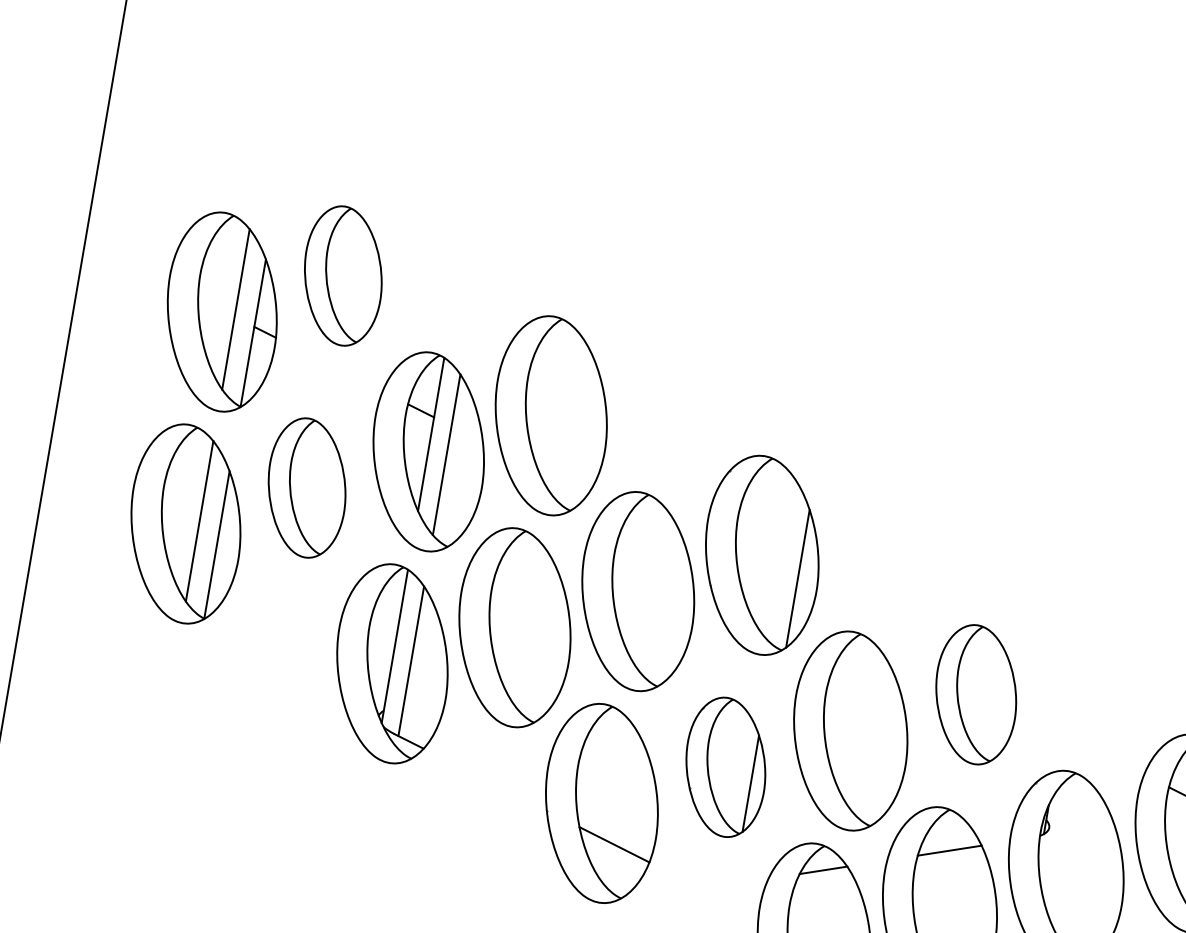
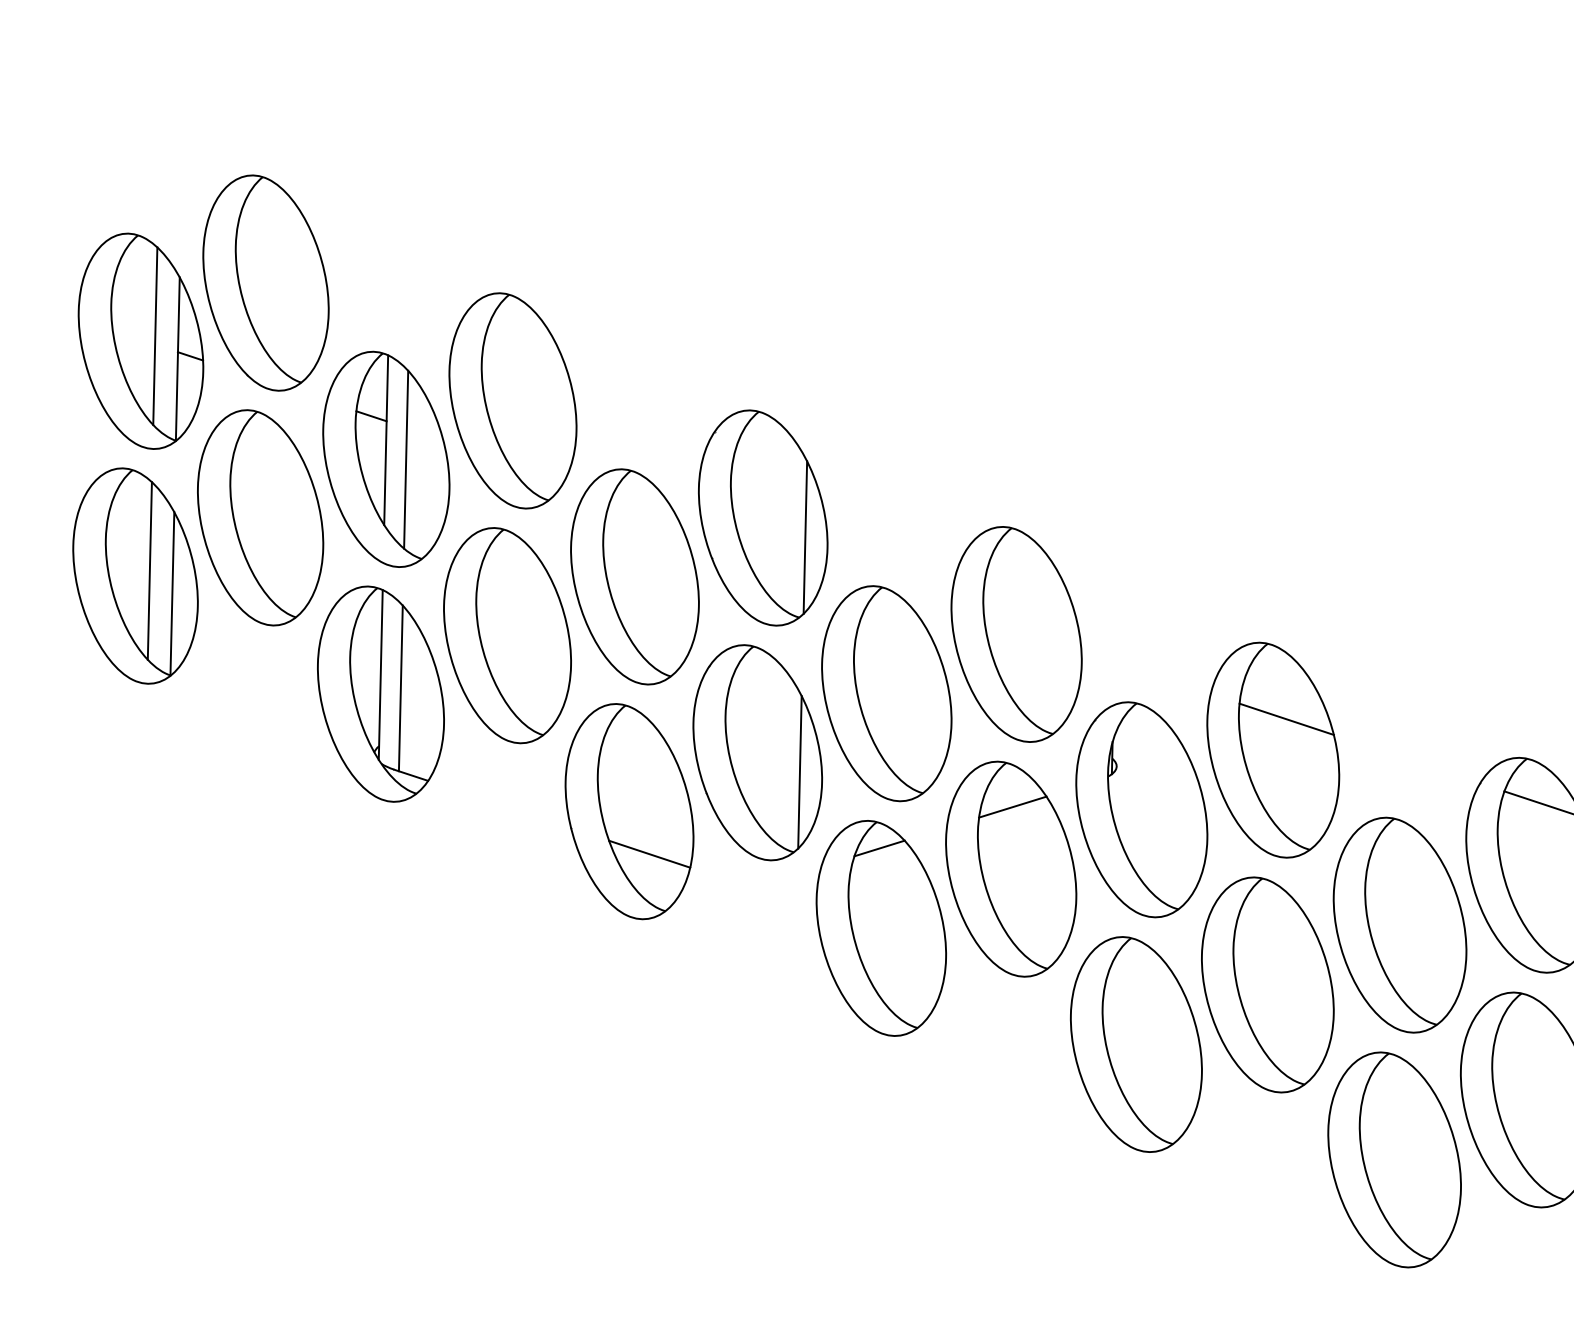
part: (342, 275) -> (265, 282), size x1.43
part: (306, 487) -> (260, 517), size x1.43
part: (976, 694) -> (1016, 634), size x1.43
part: (725, 767) -> (757, 752), size x1.43

